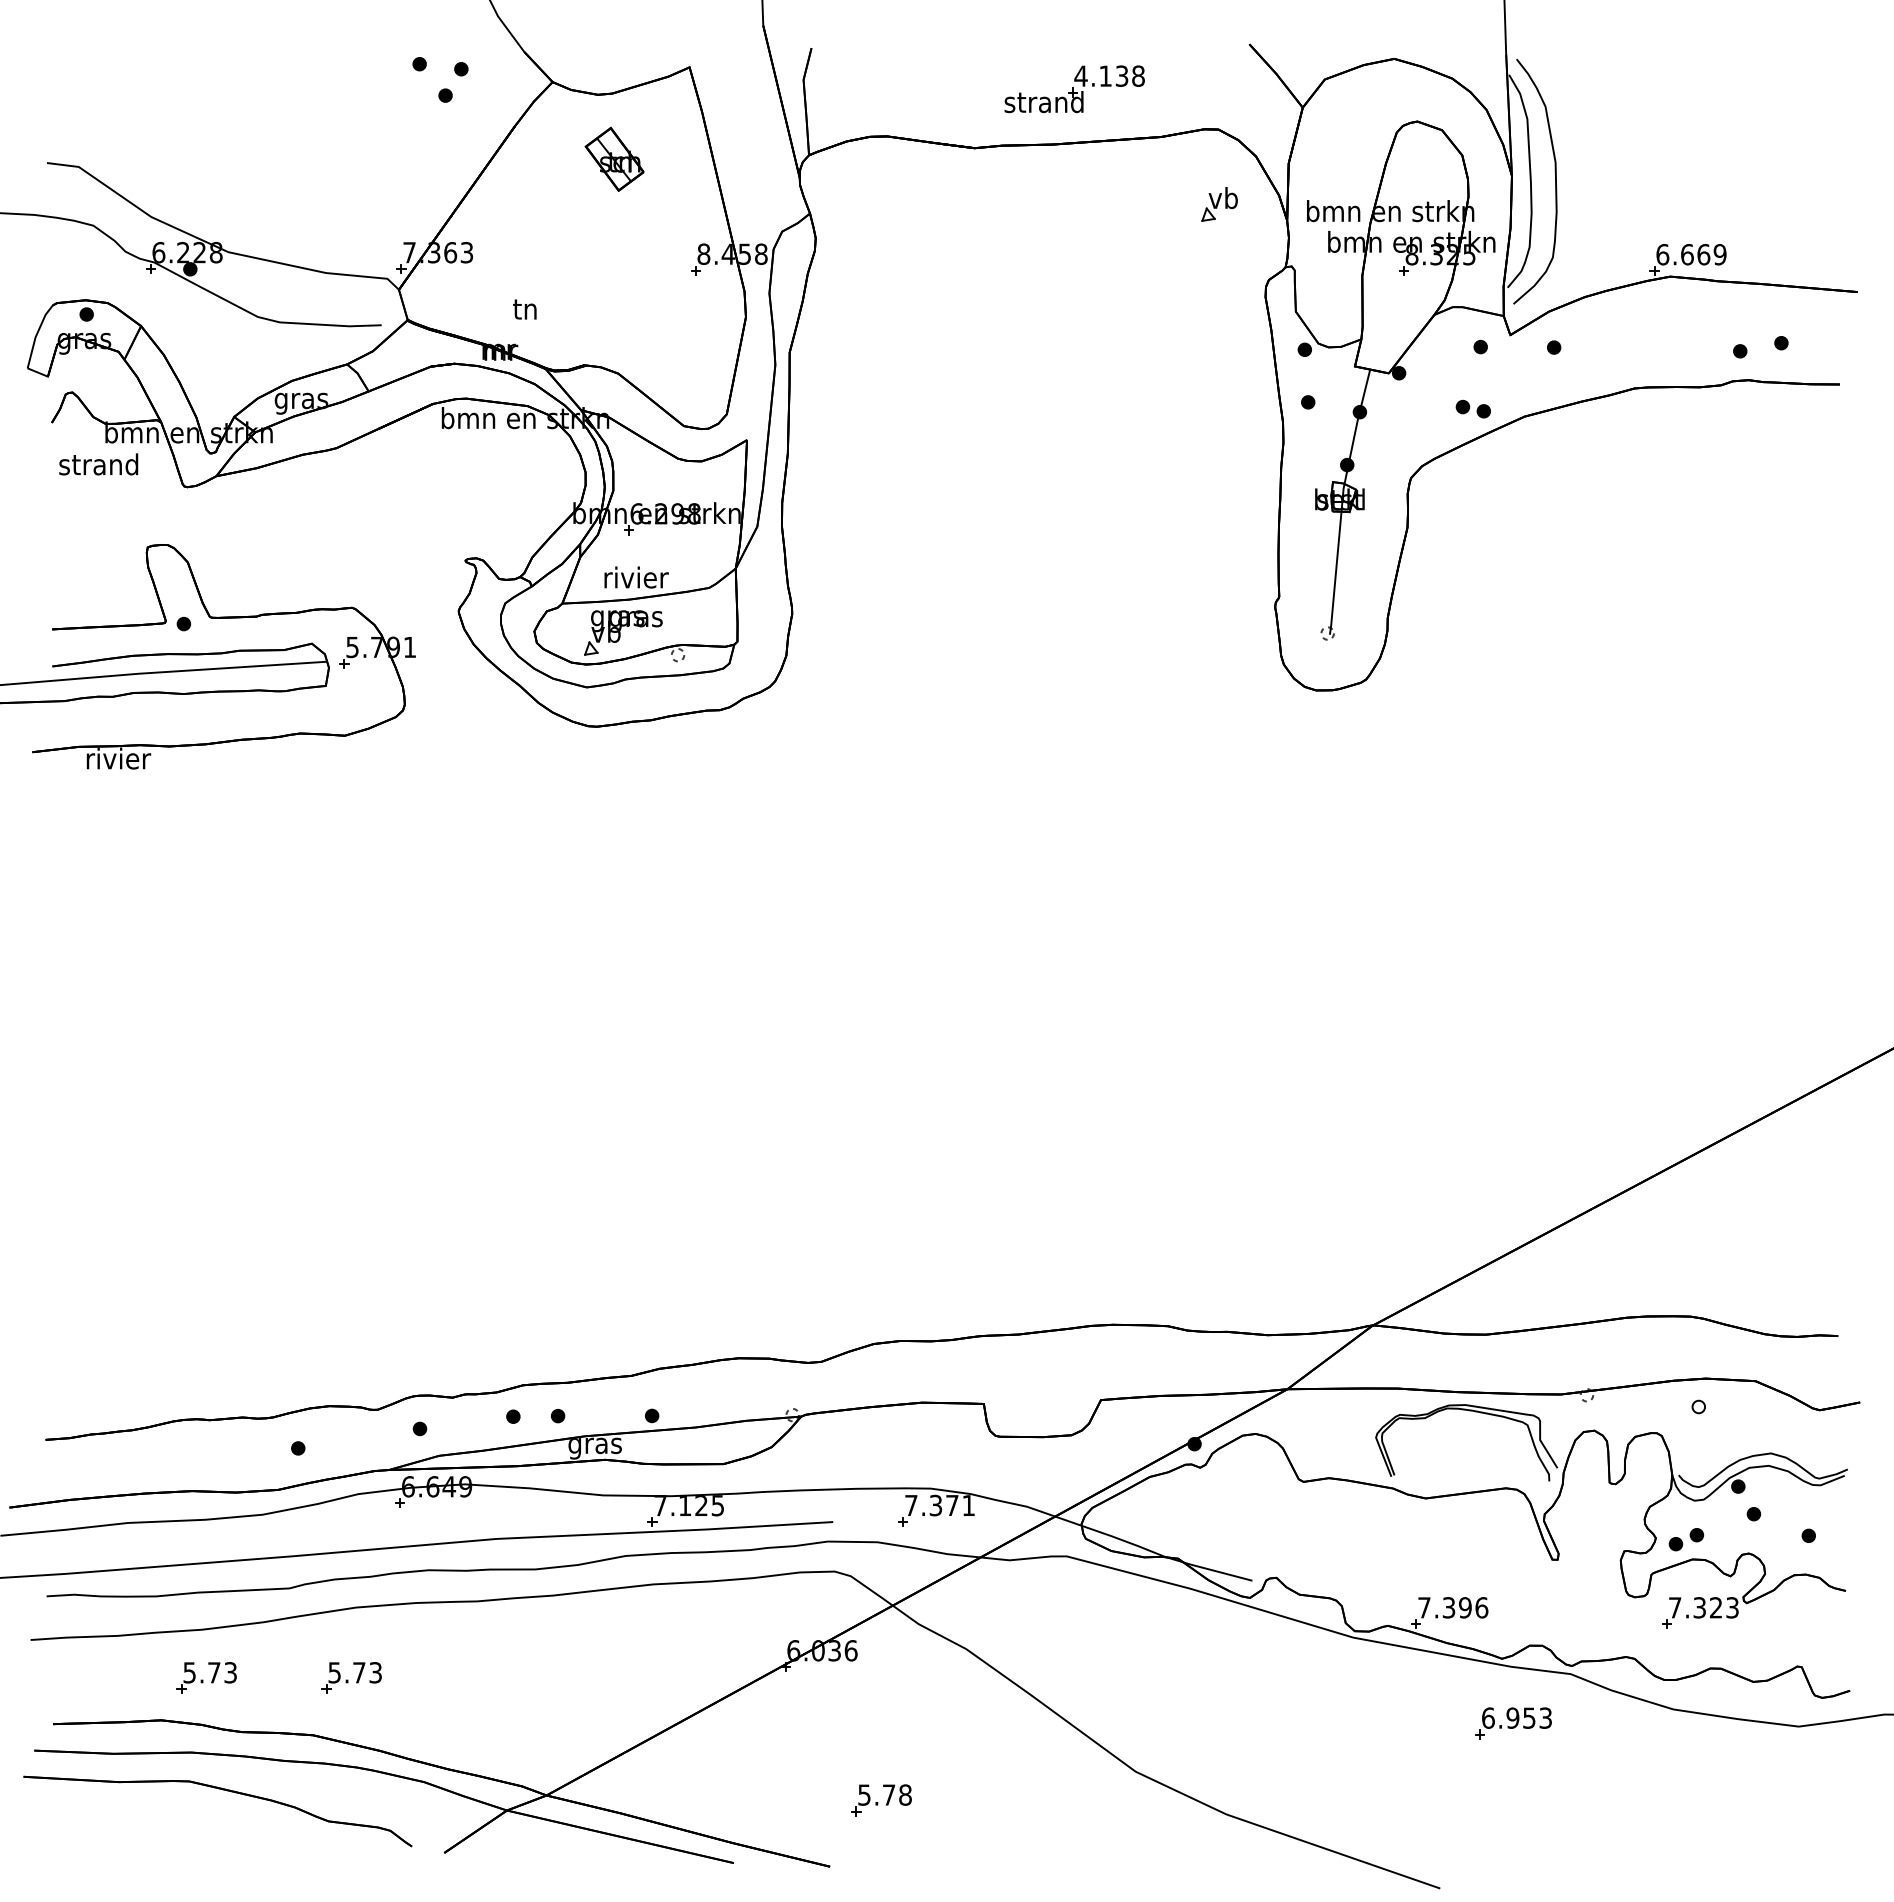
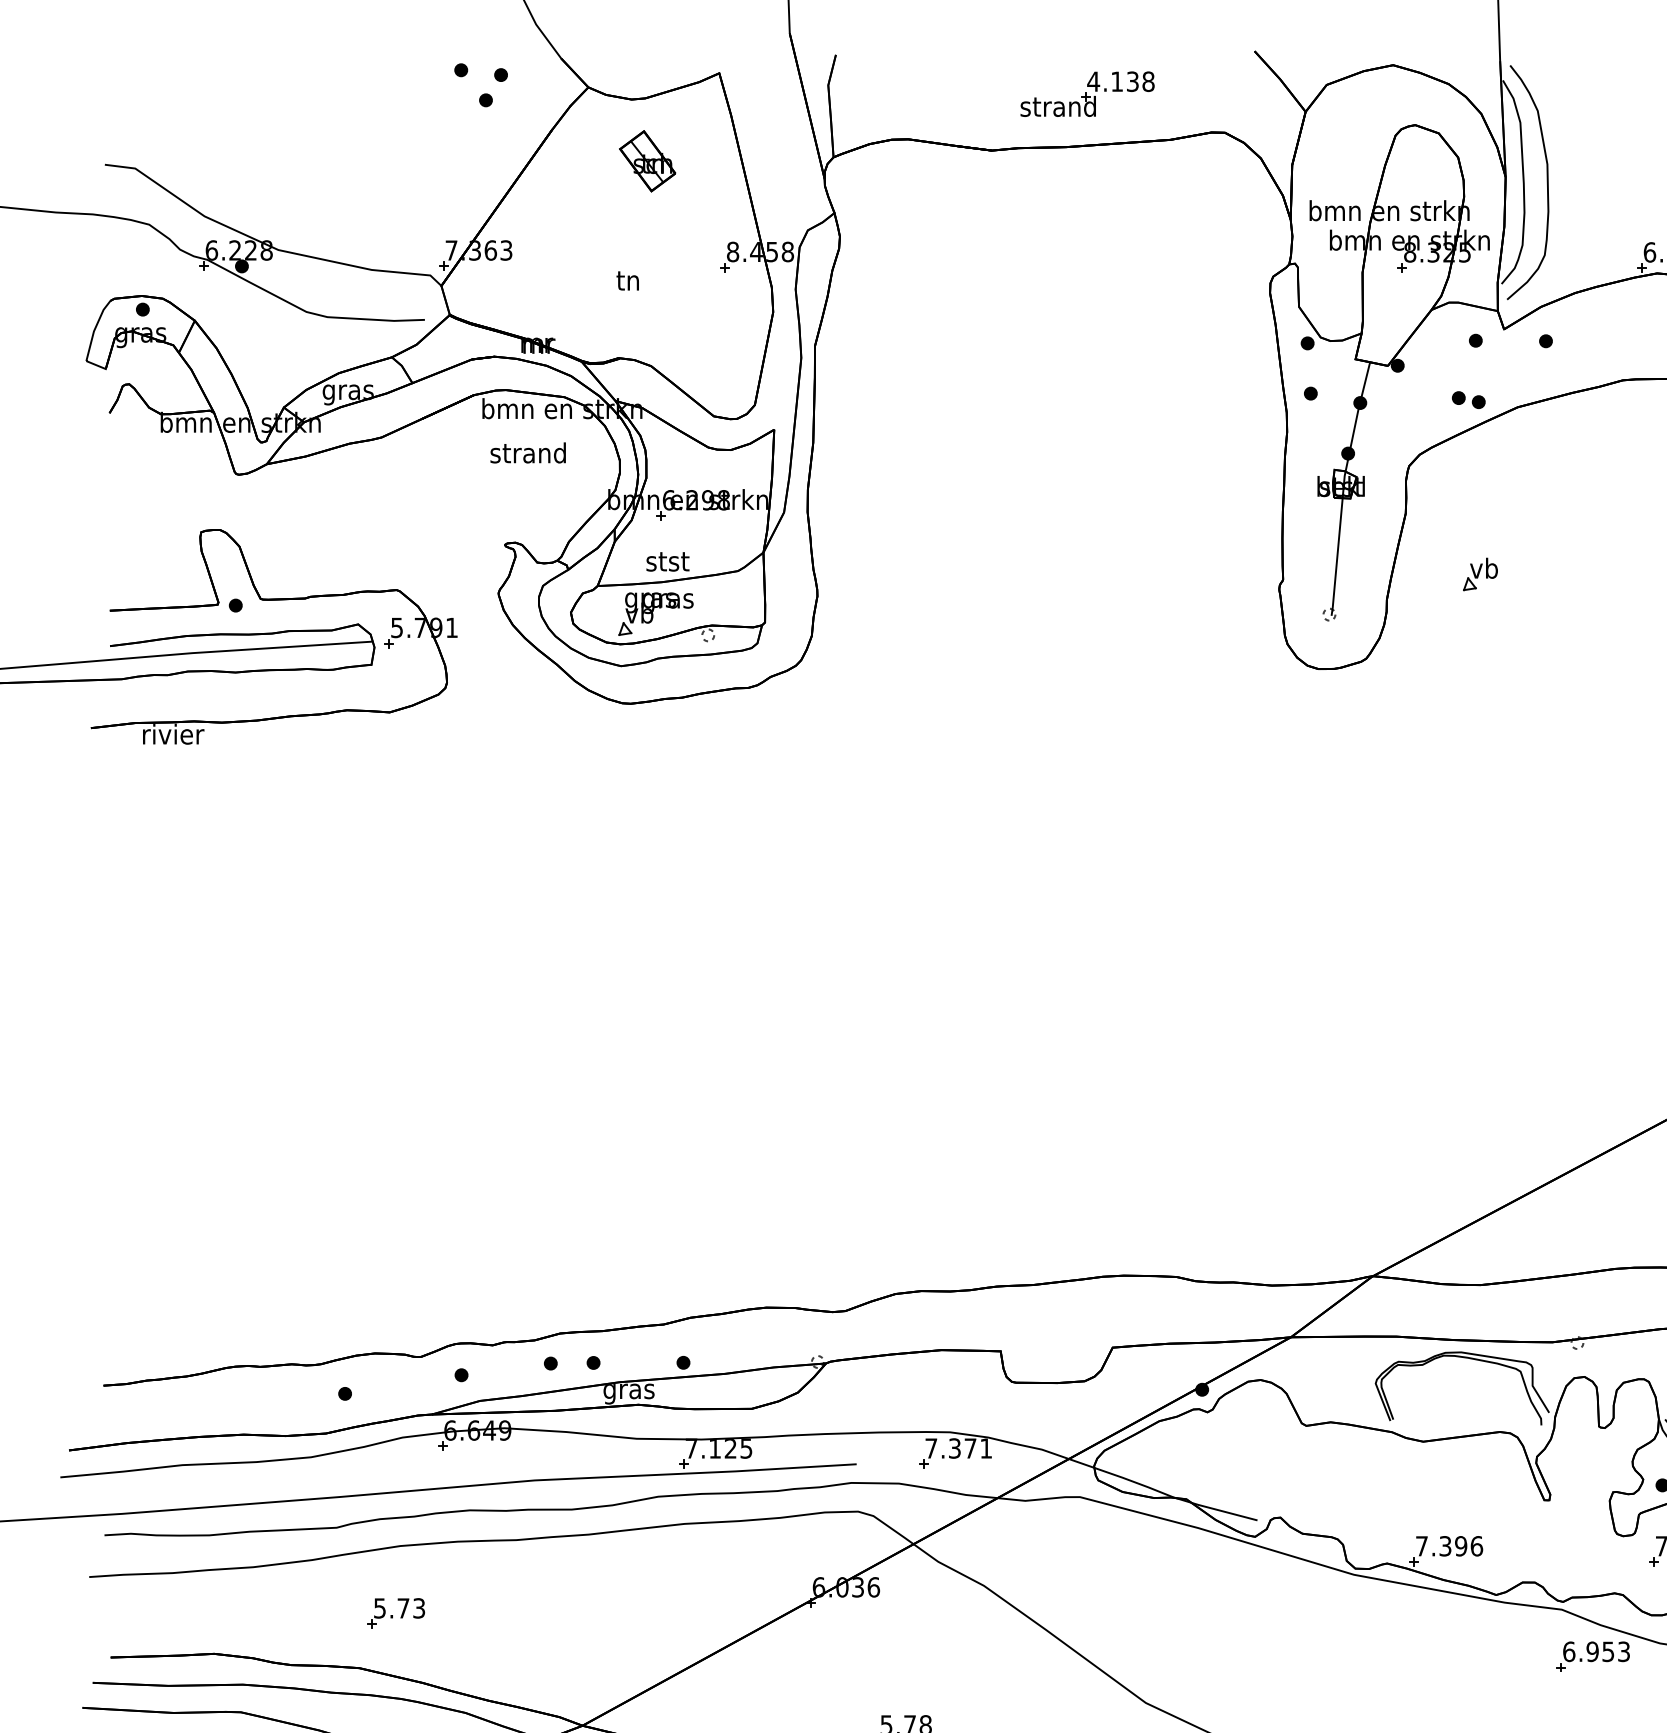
part: (1219, 204) -> (1480, 574), moved
text: (524, 309) -> (627, 280), moved
text: (98, 464) -> (527, 453), moved
text: (636, 577) -> (668, 561), rivier -> stst
part: (206, 1677) -> (257, 1612), removed
part: (1513, 1723) -> (1593, 1656), moved

